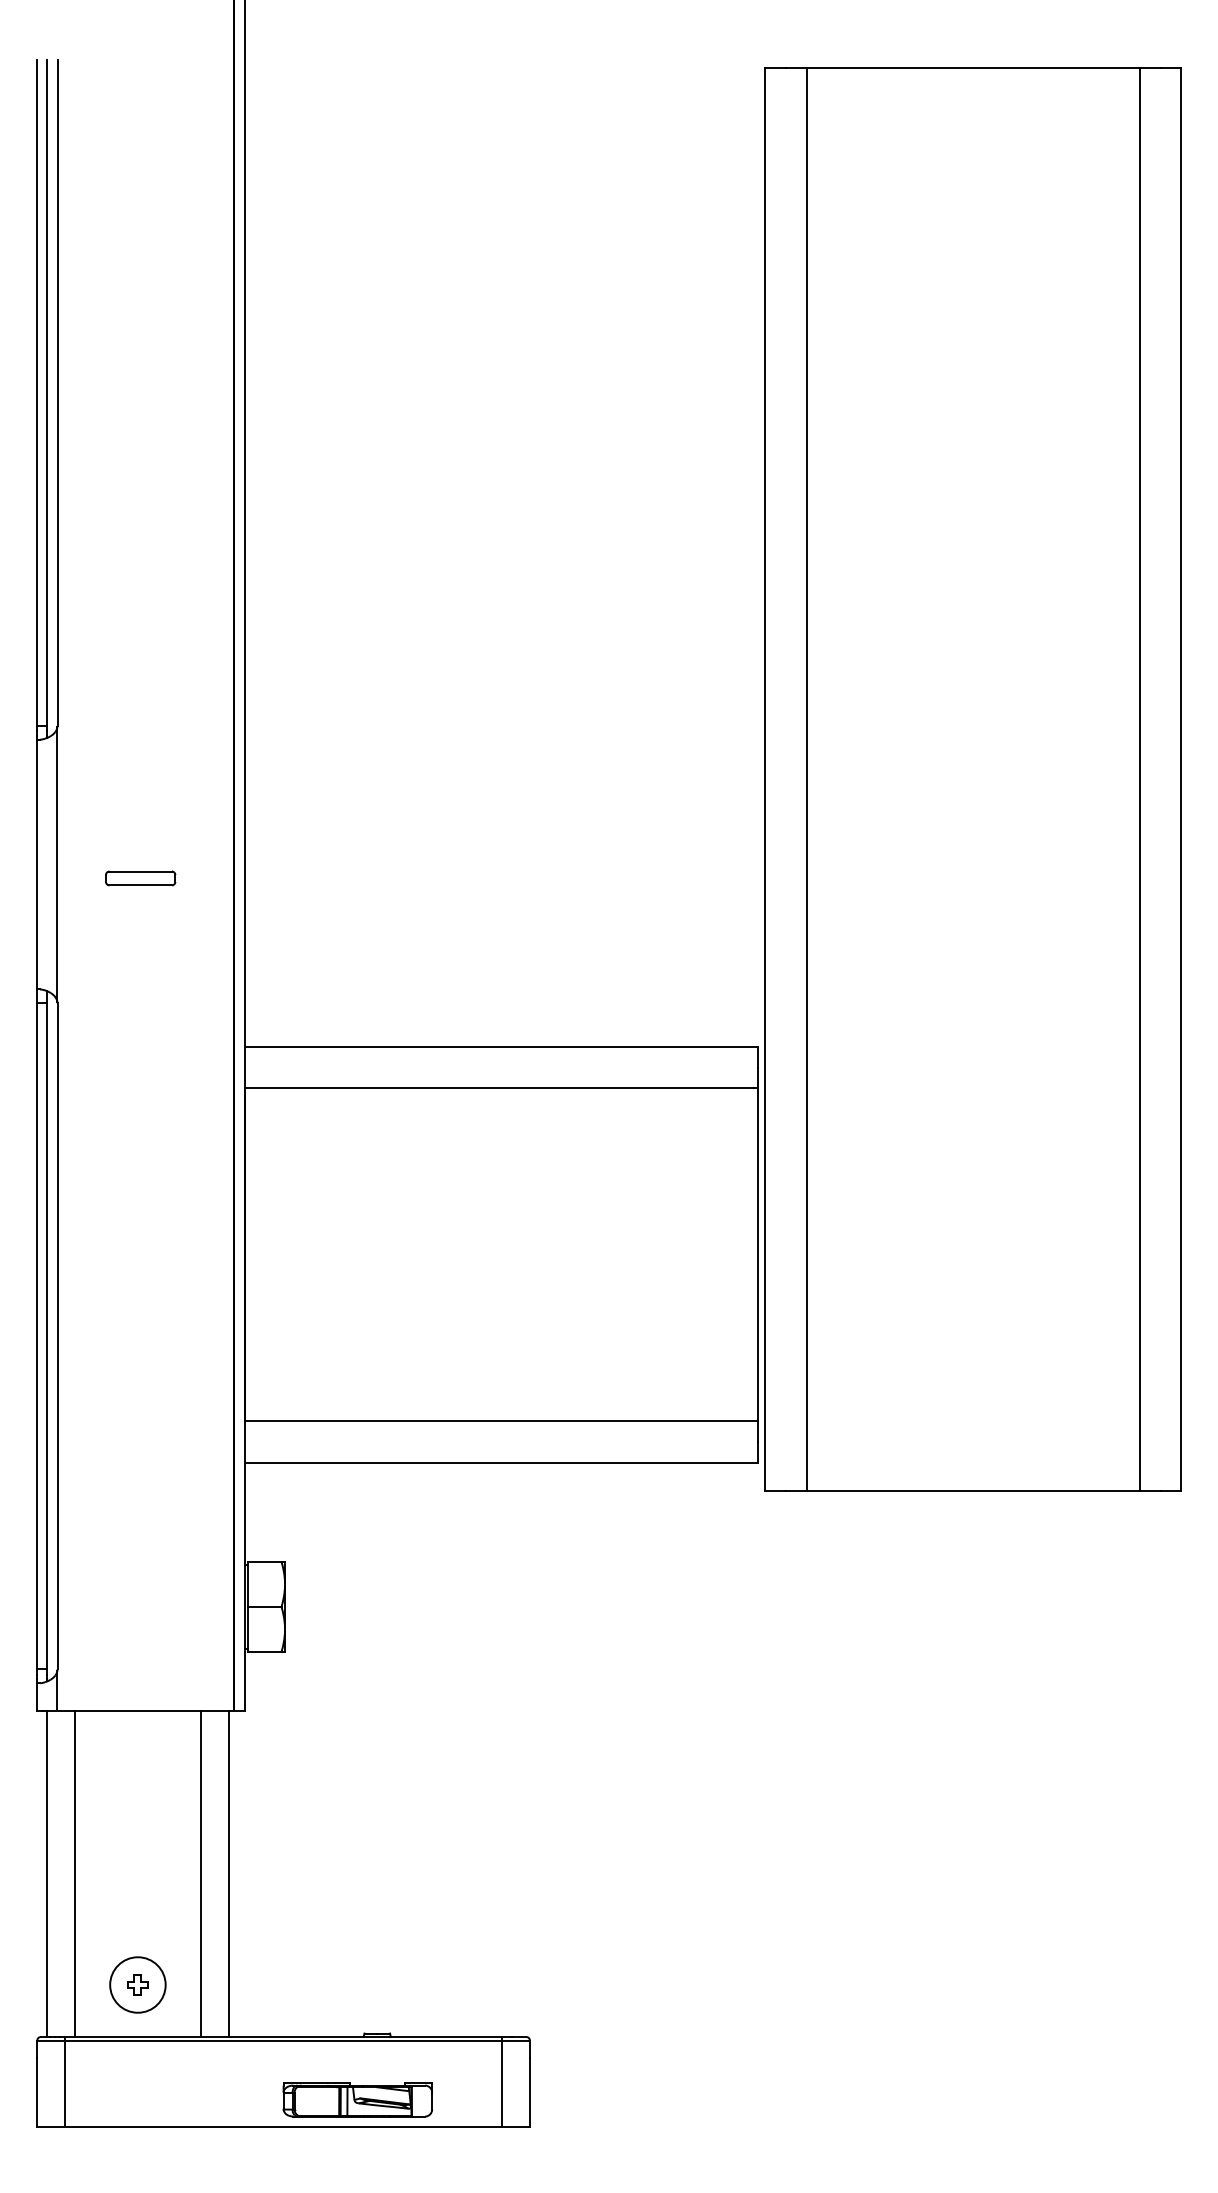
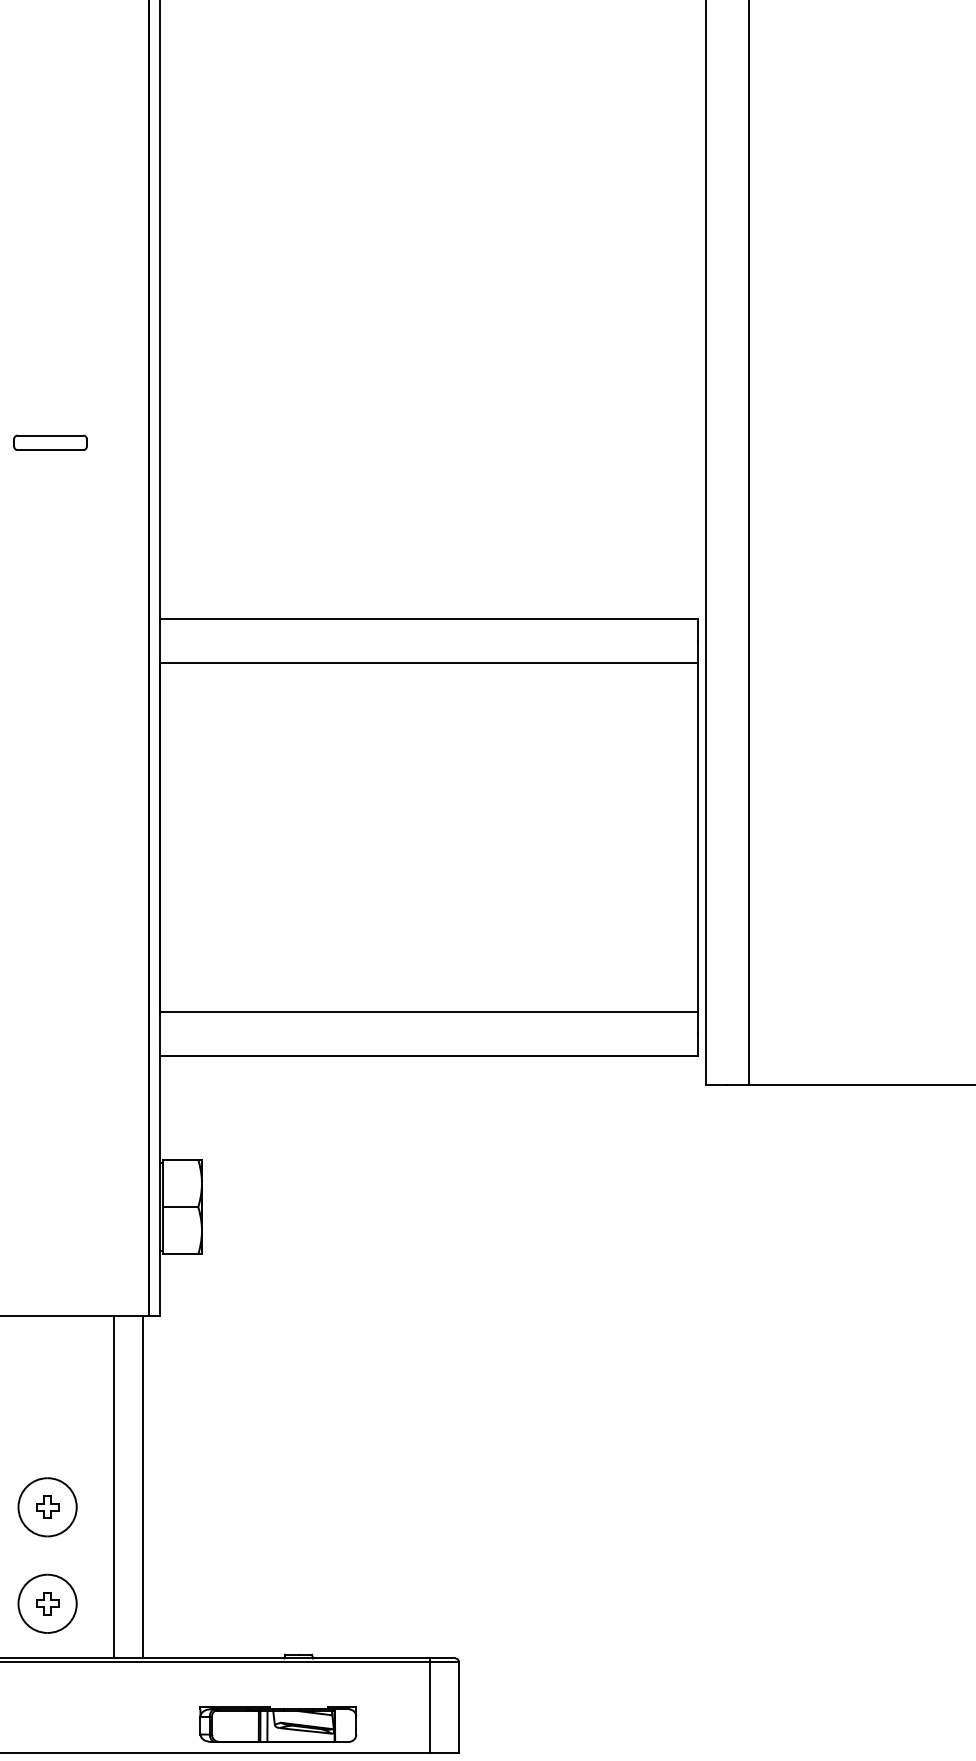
part: (137, 1892) -> (47, 1506), added

